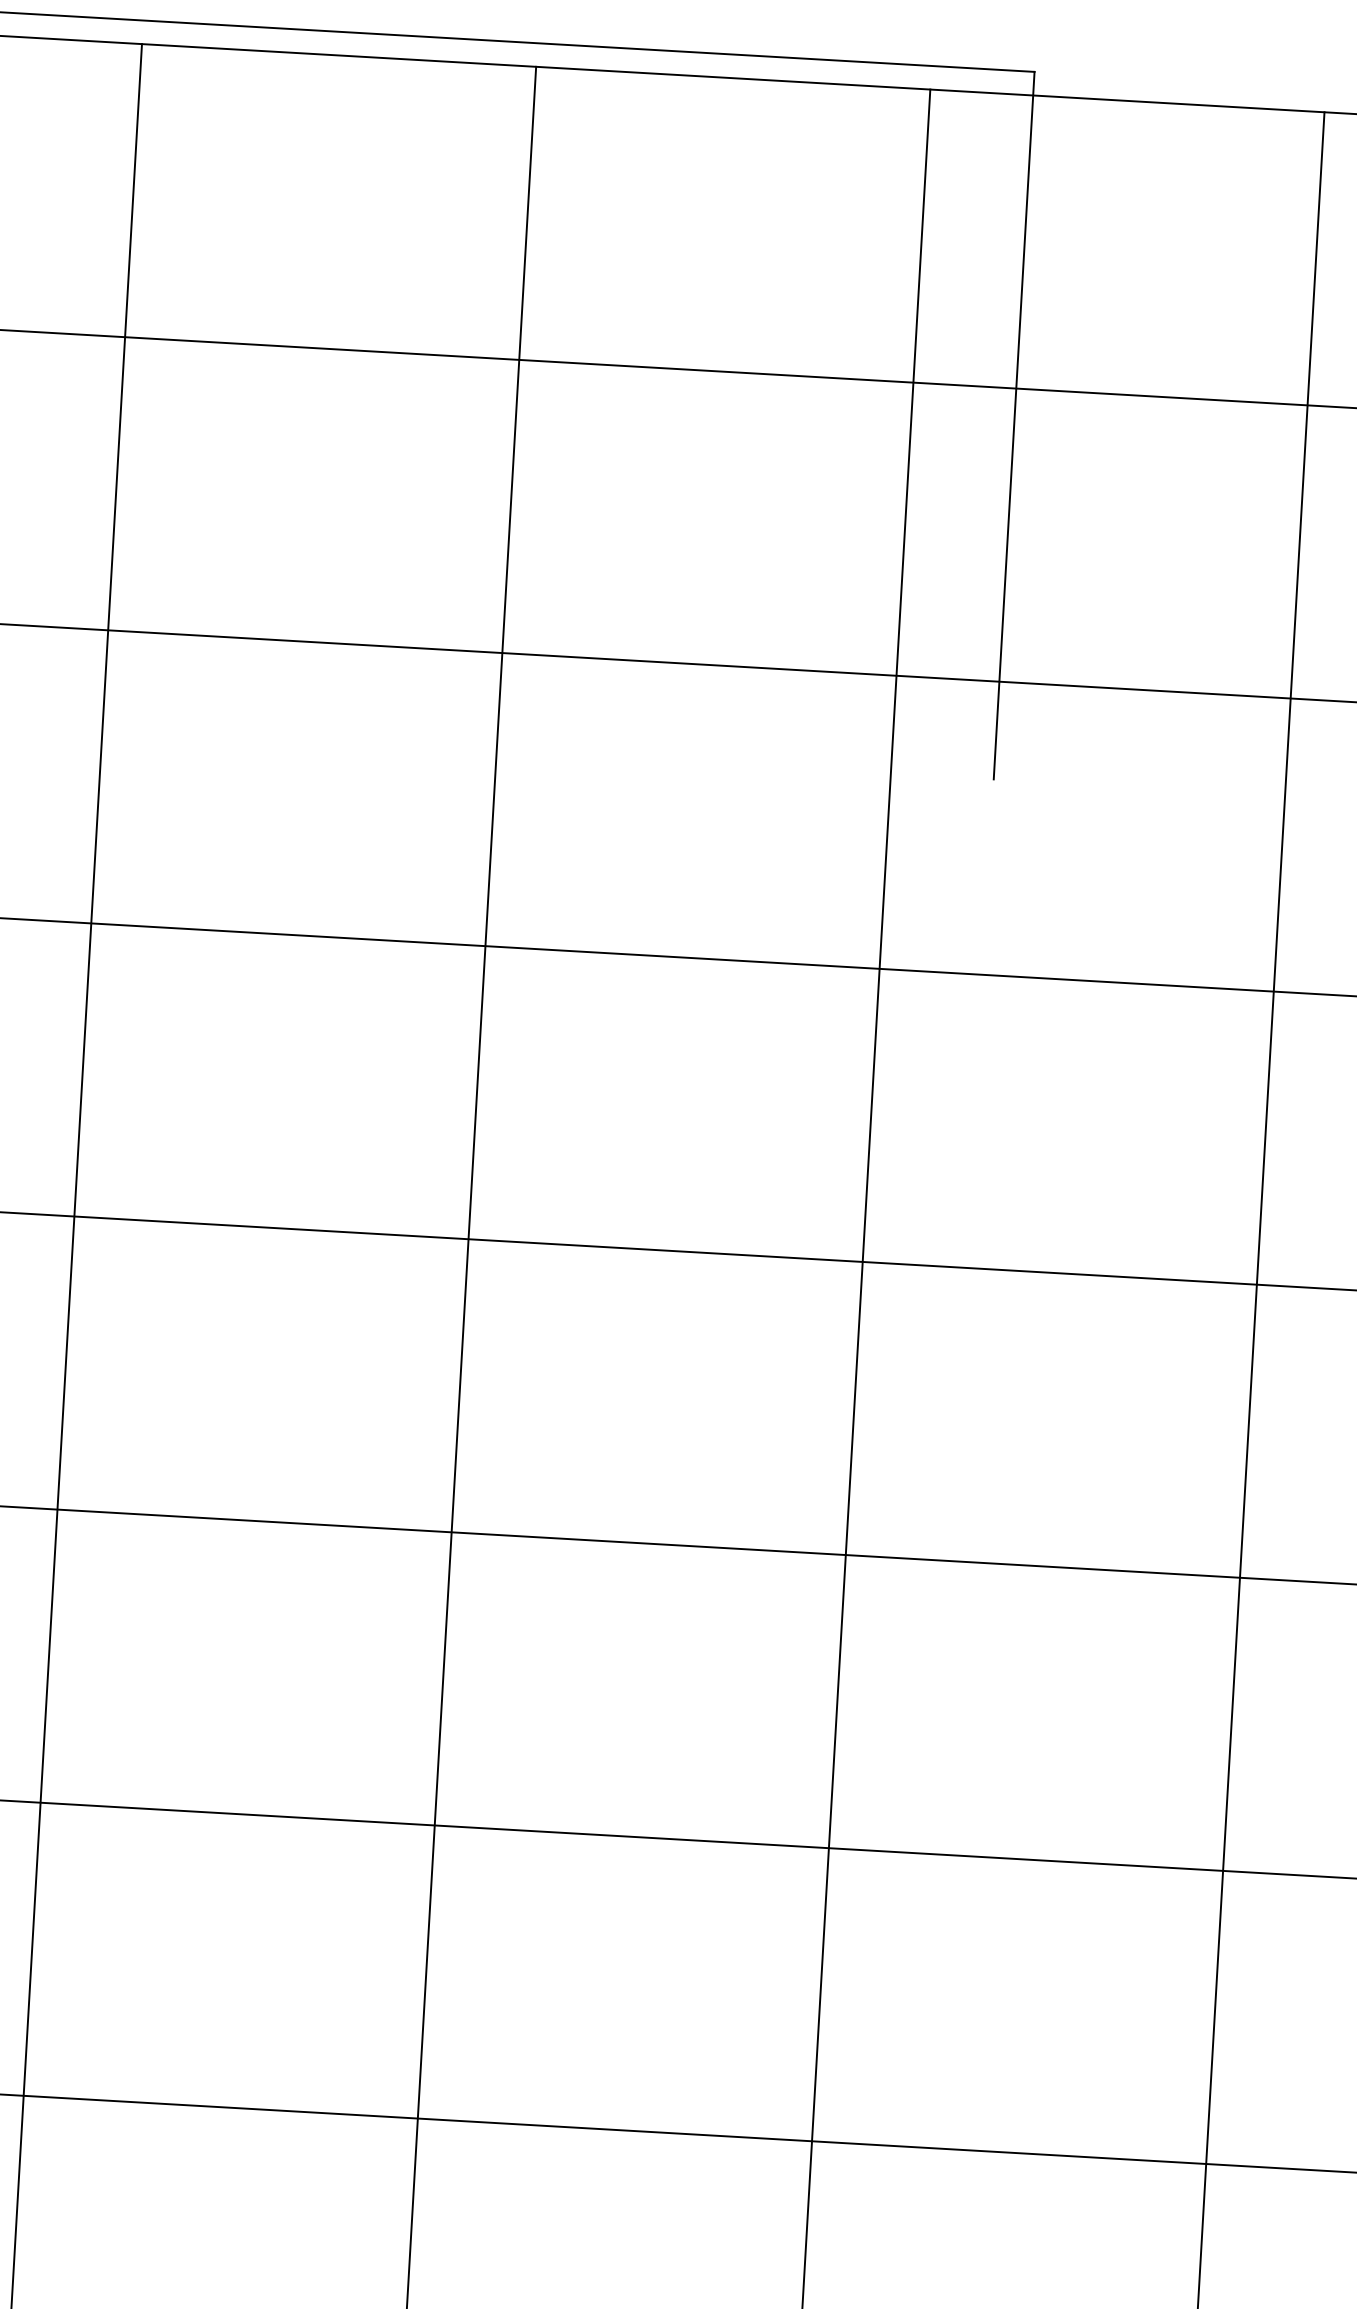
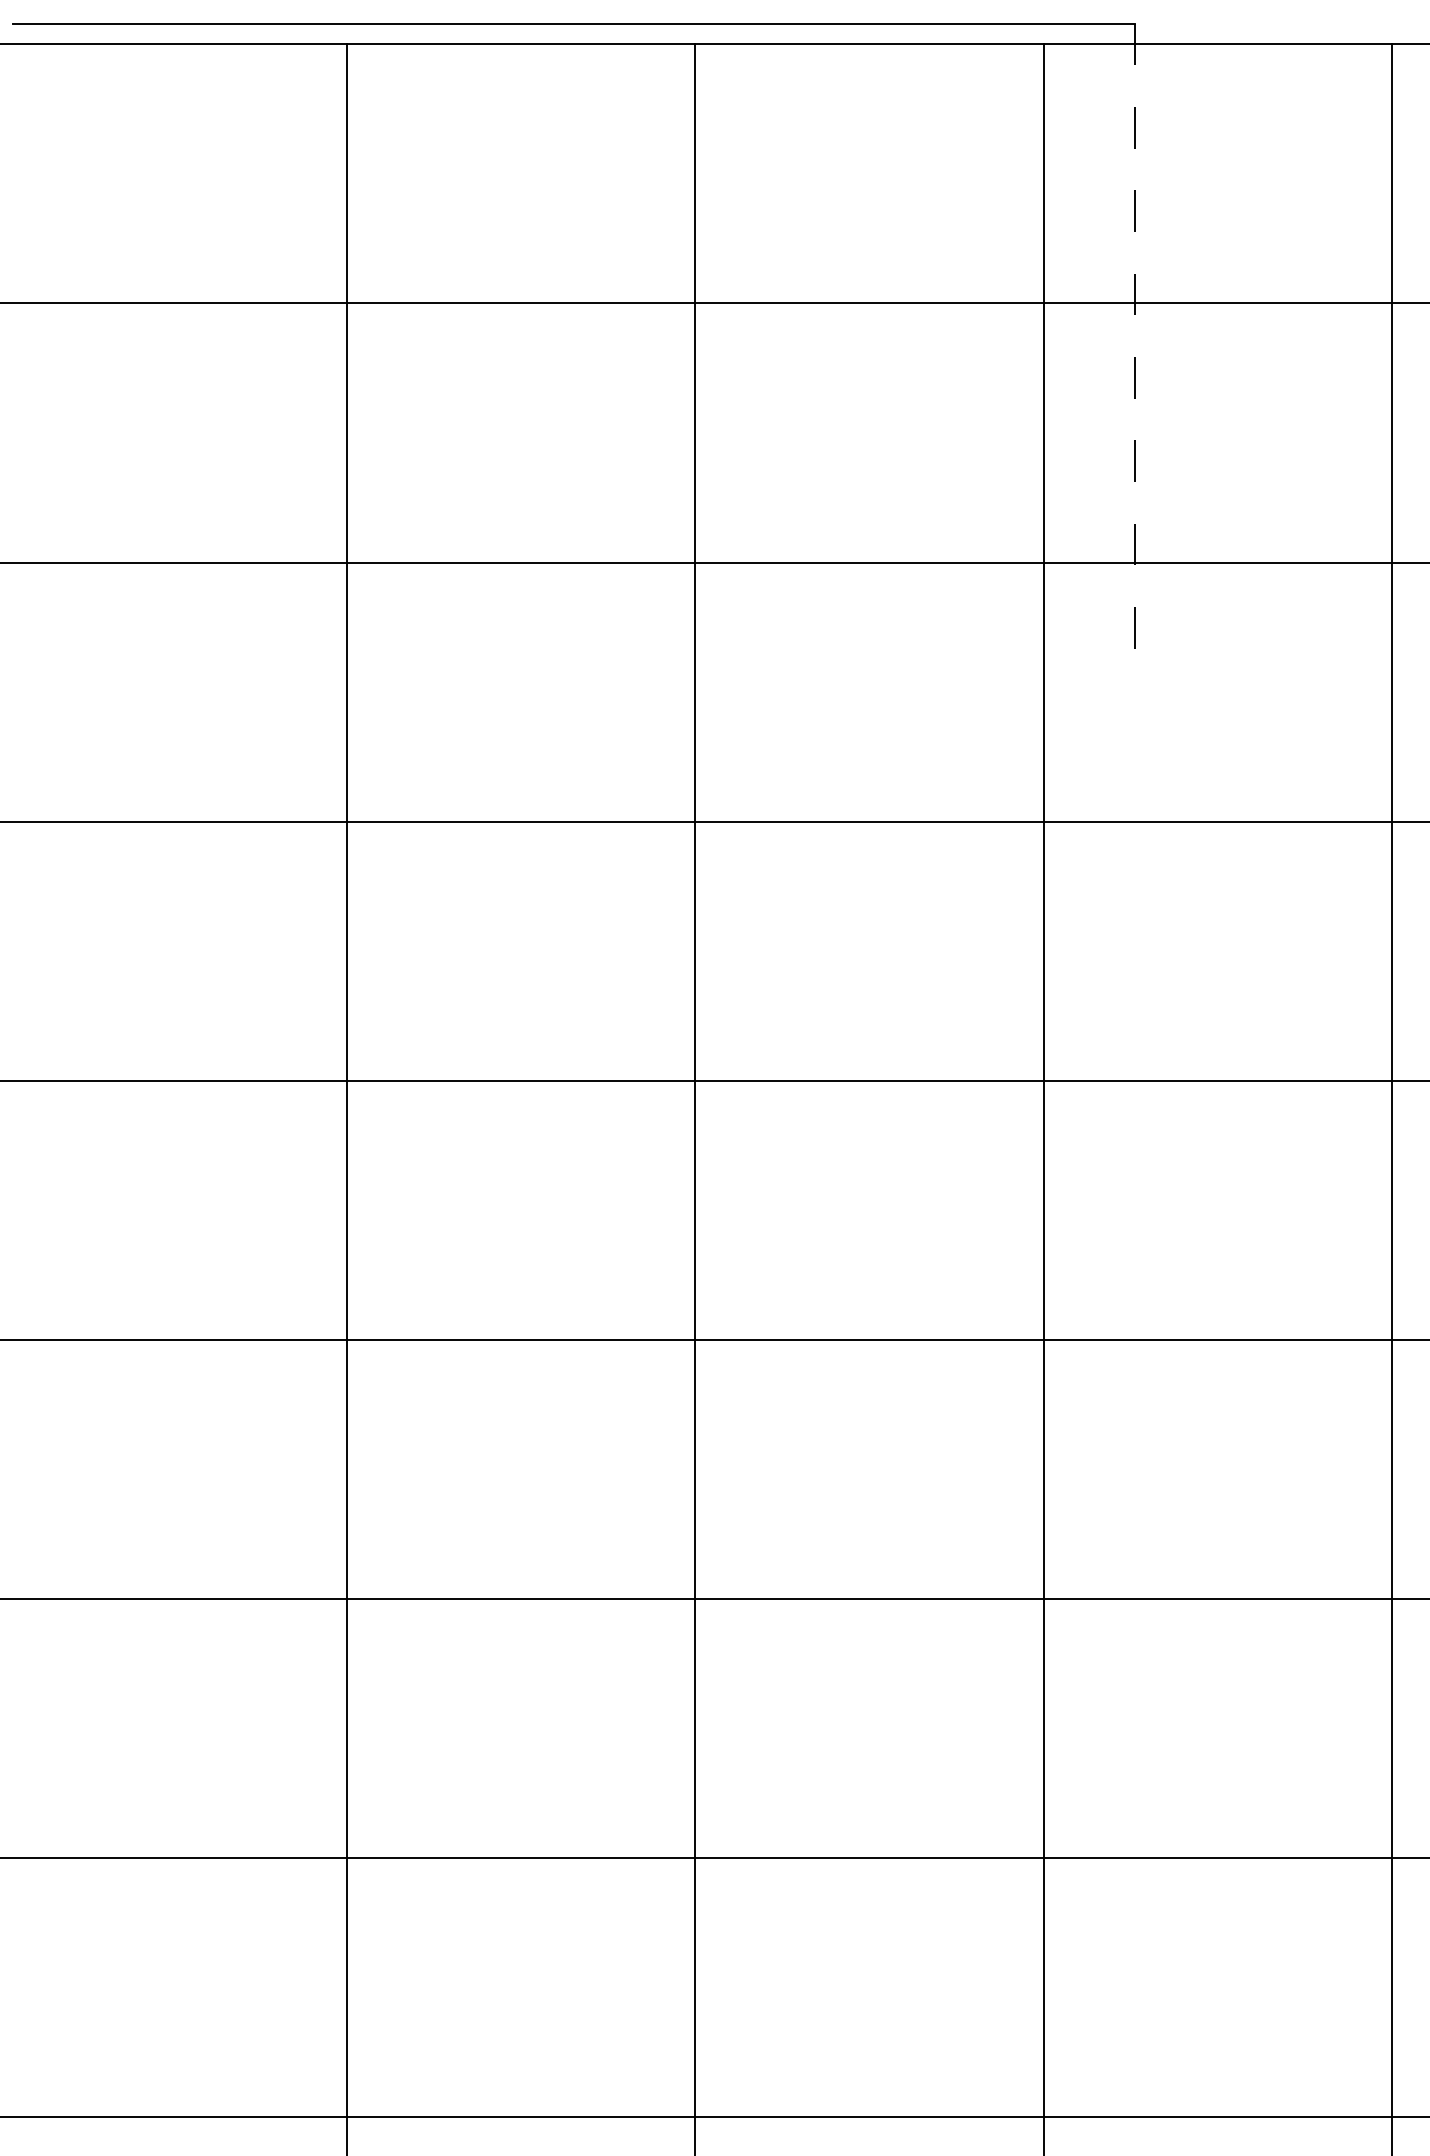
line: (1013, 425) -> (1134, 336), solid -> dashed

